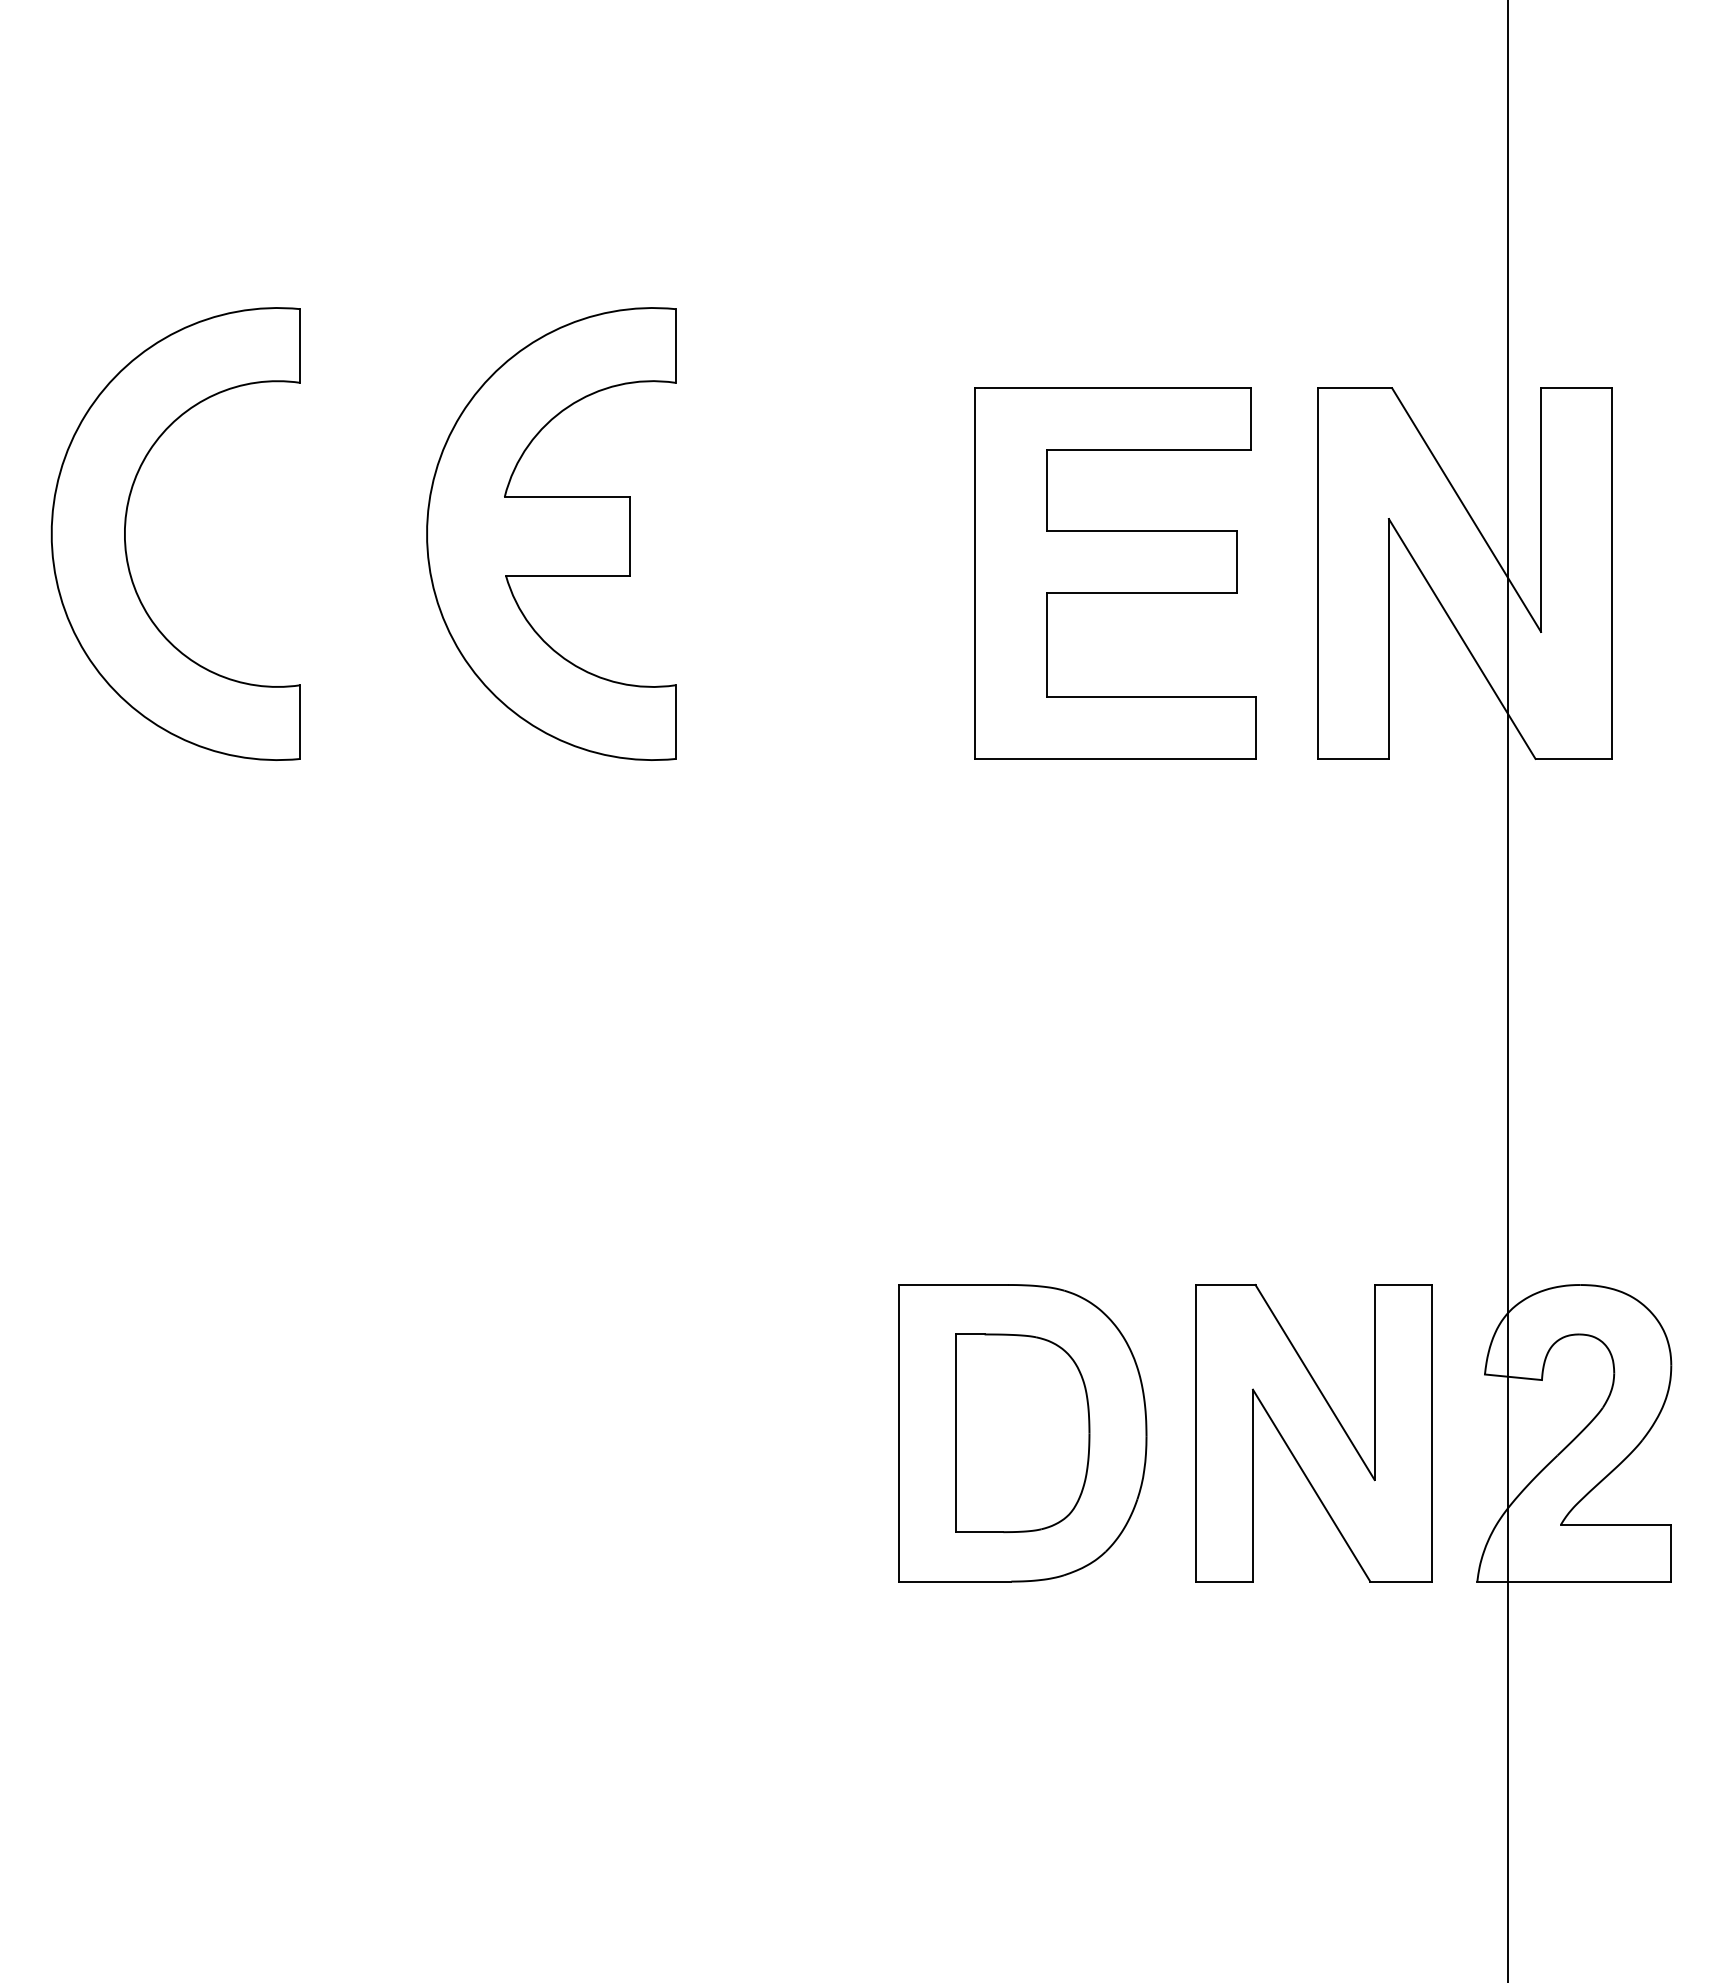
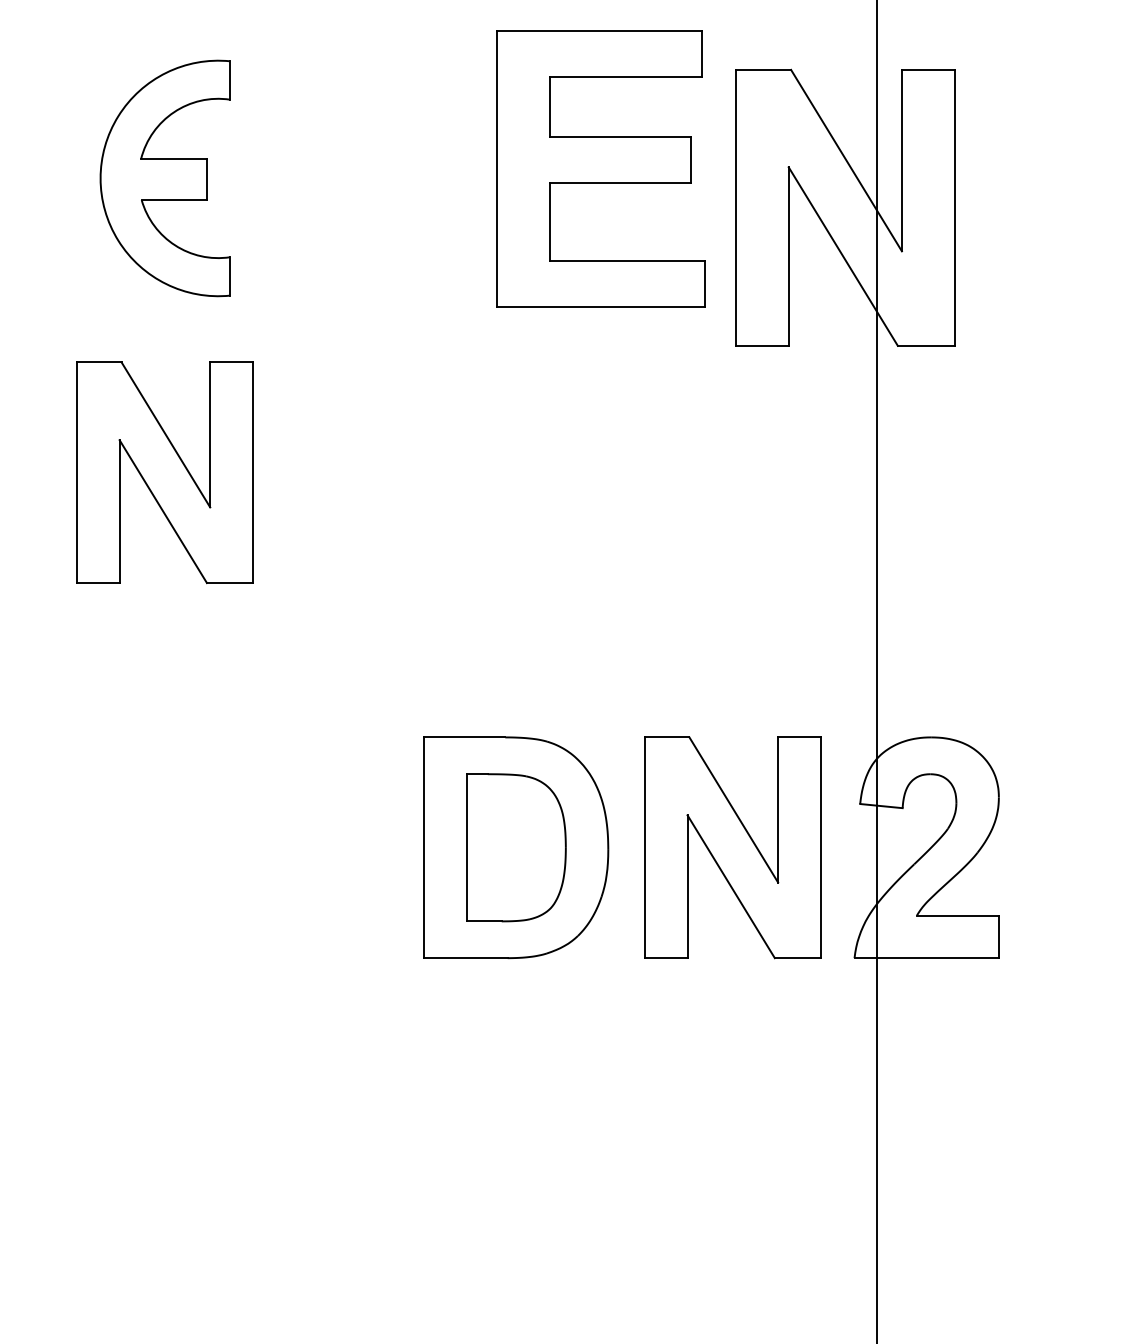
part: (551, 533) -> (165, 178), size x0.7
part: (1115, 573) -> (600, 169), moved
part: (550, 929) -> (164, 472), added

